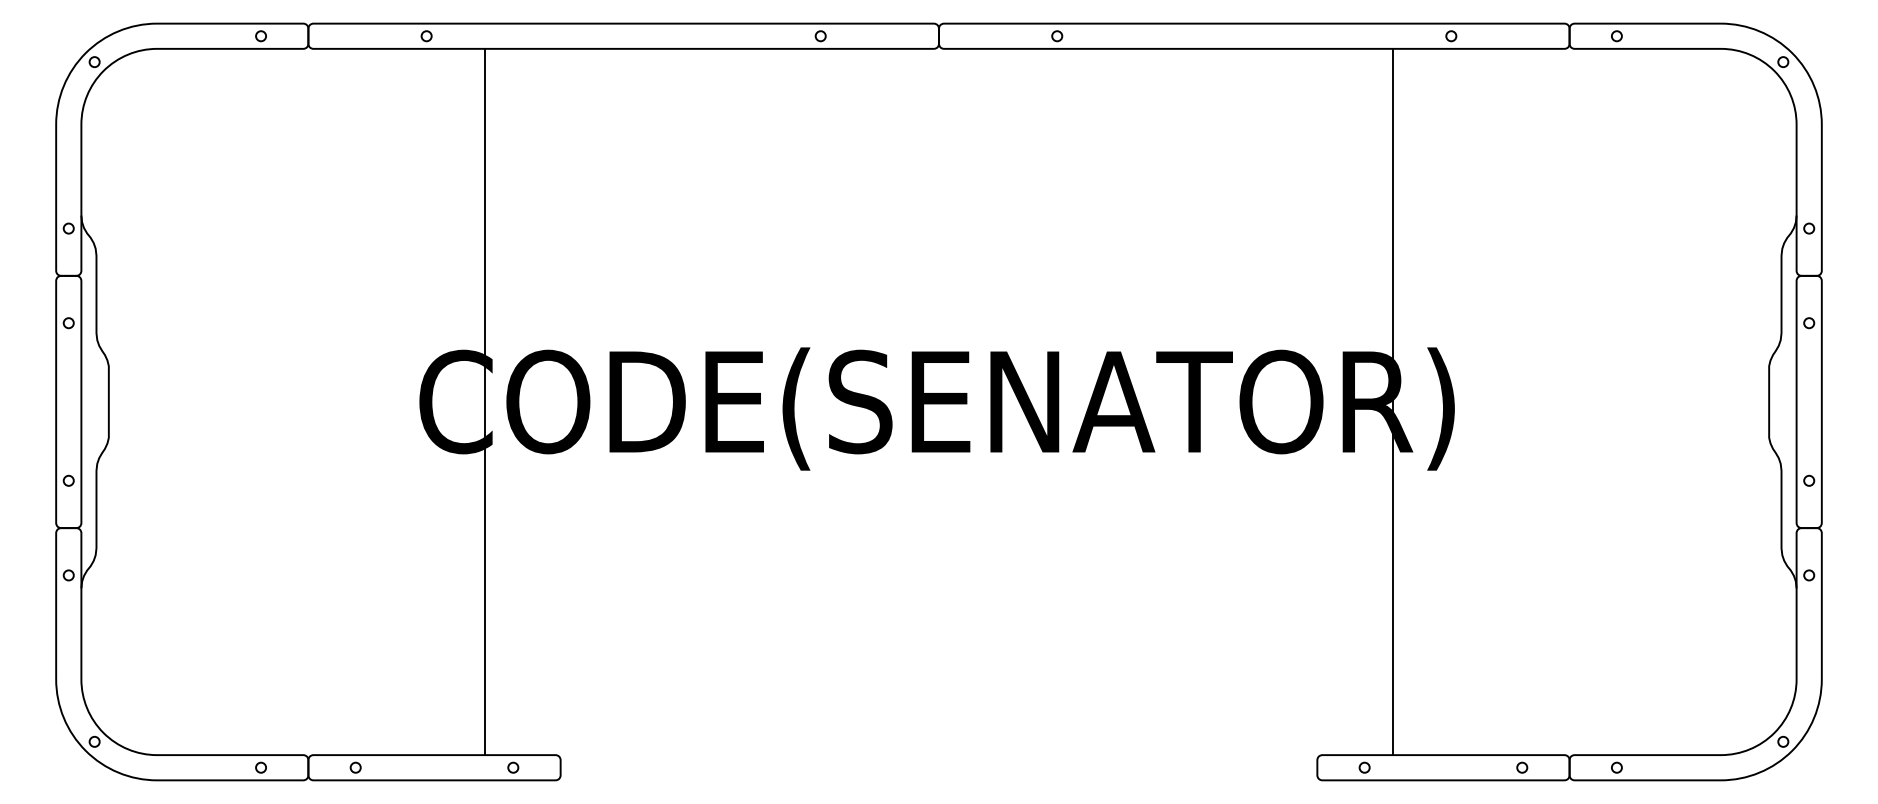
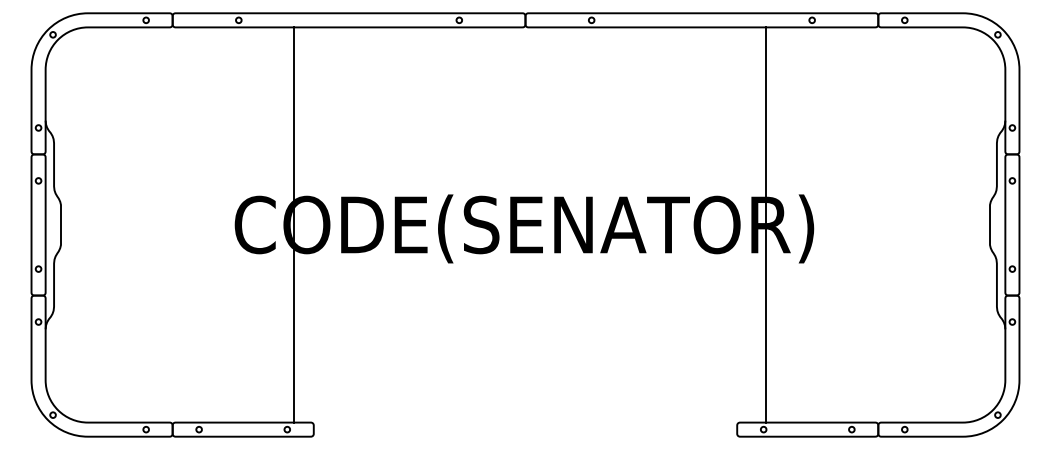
line: (485, 401) -> (294, 224), moved
line: (1392, 401) -> (765, 224), moved

